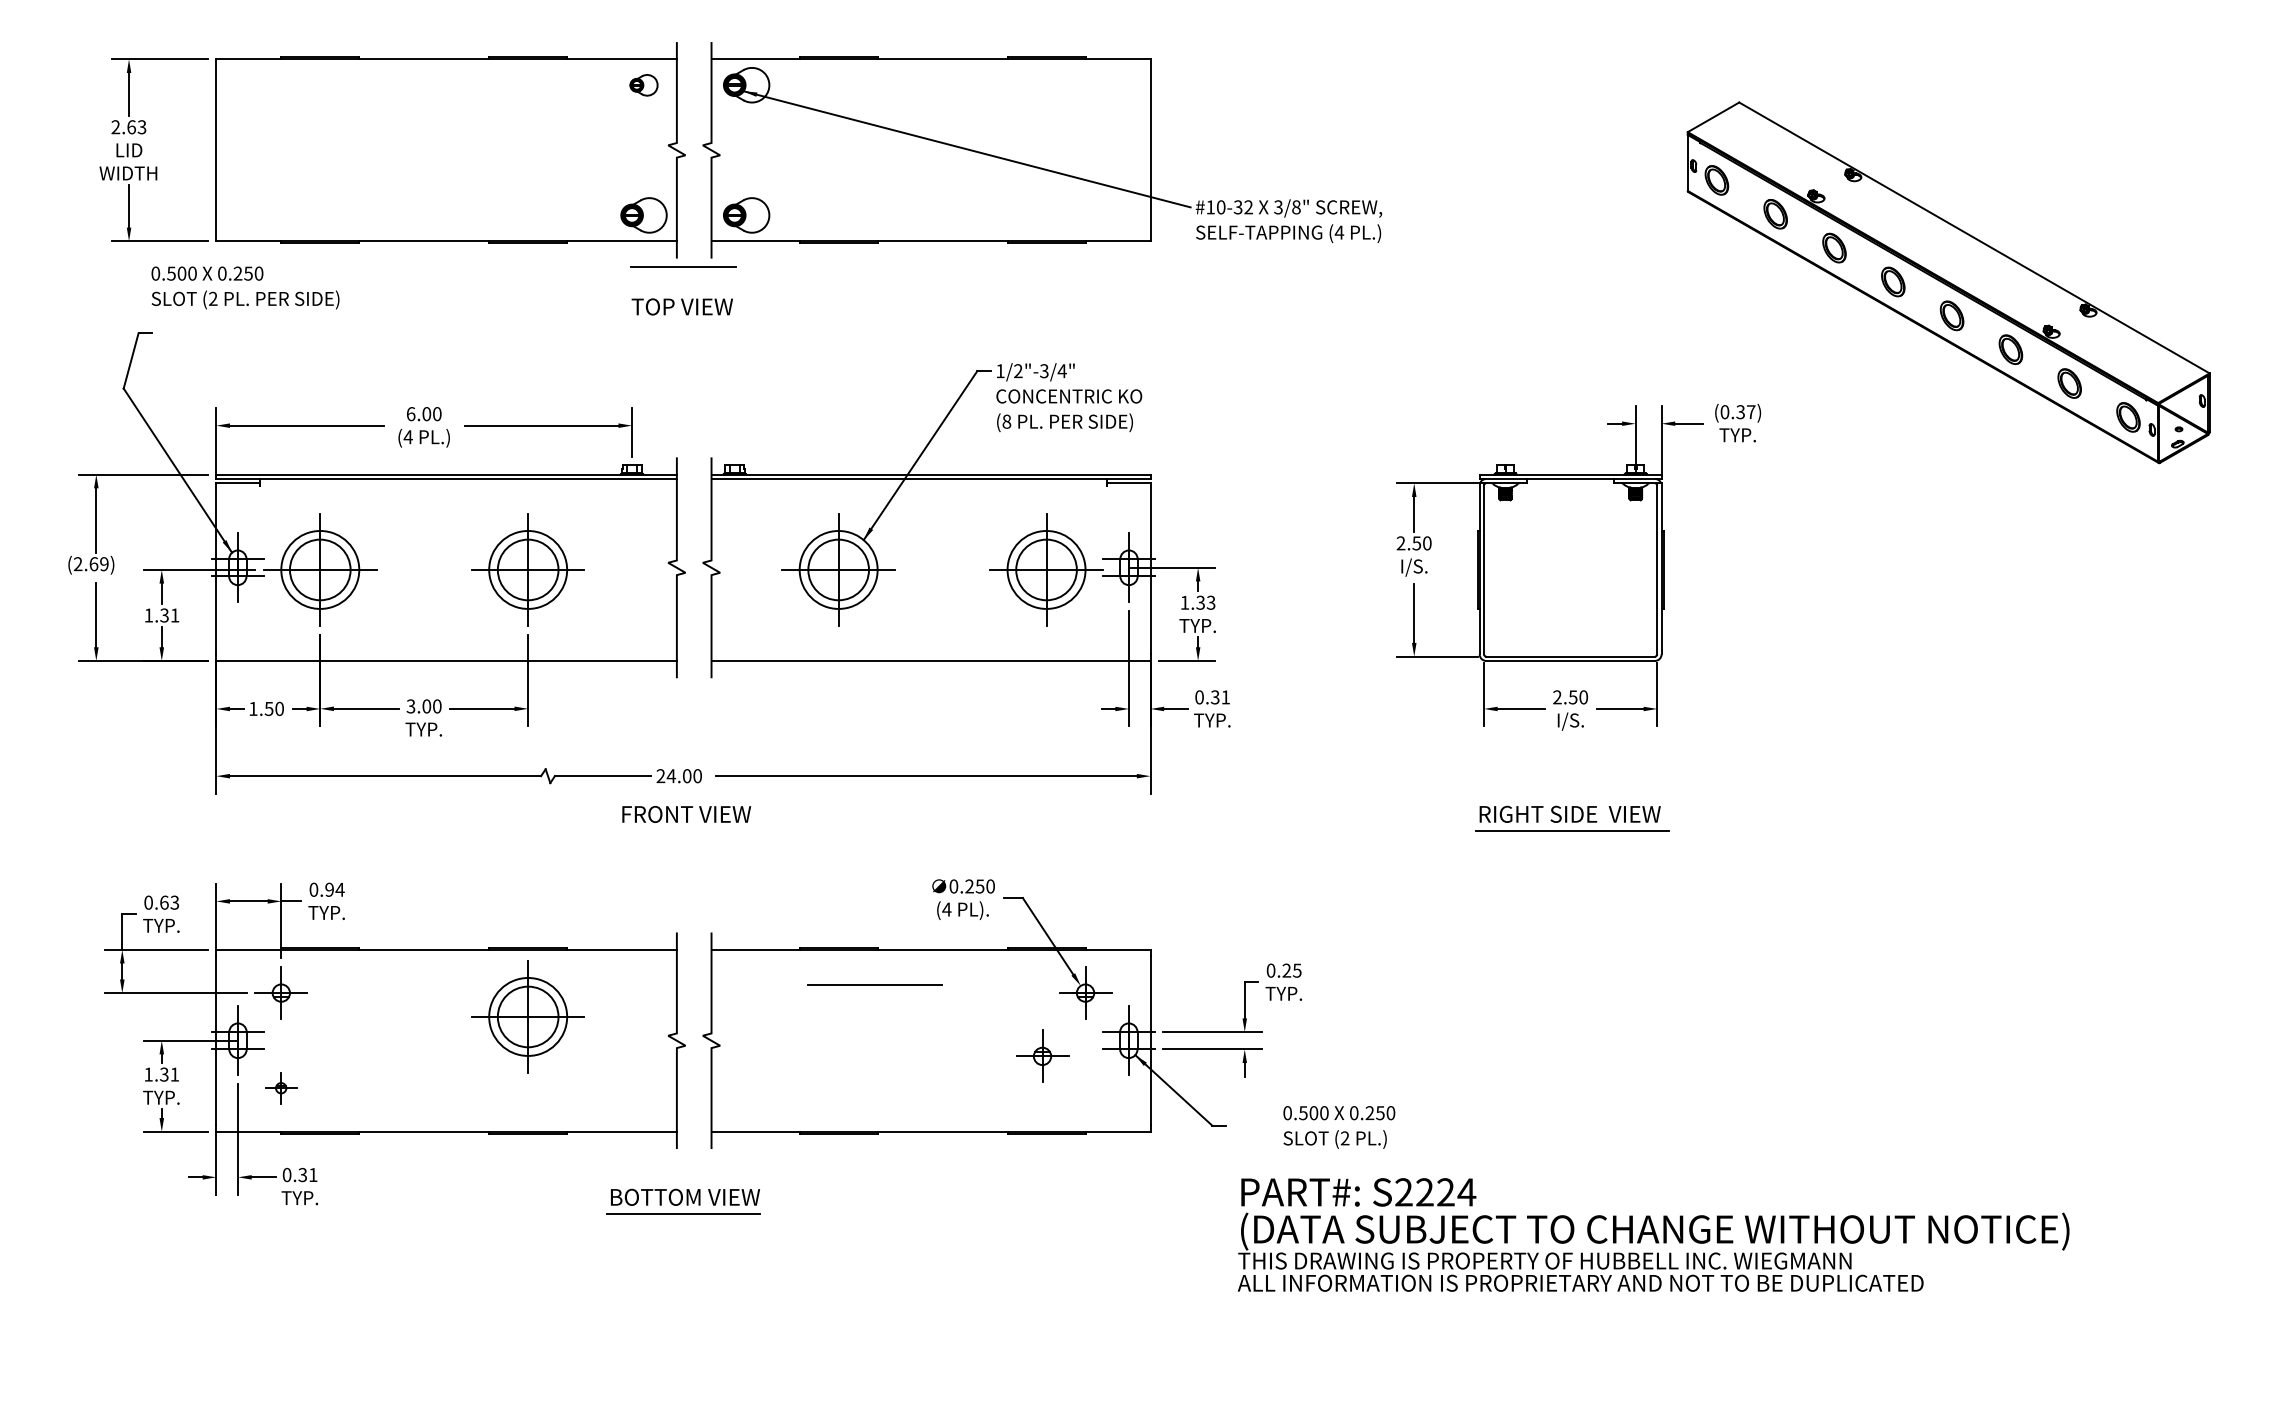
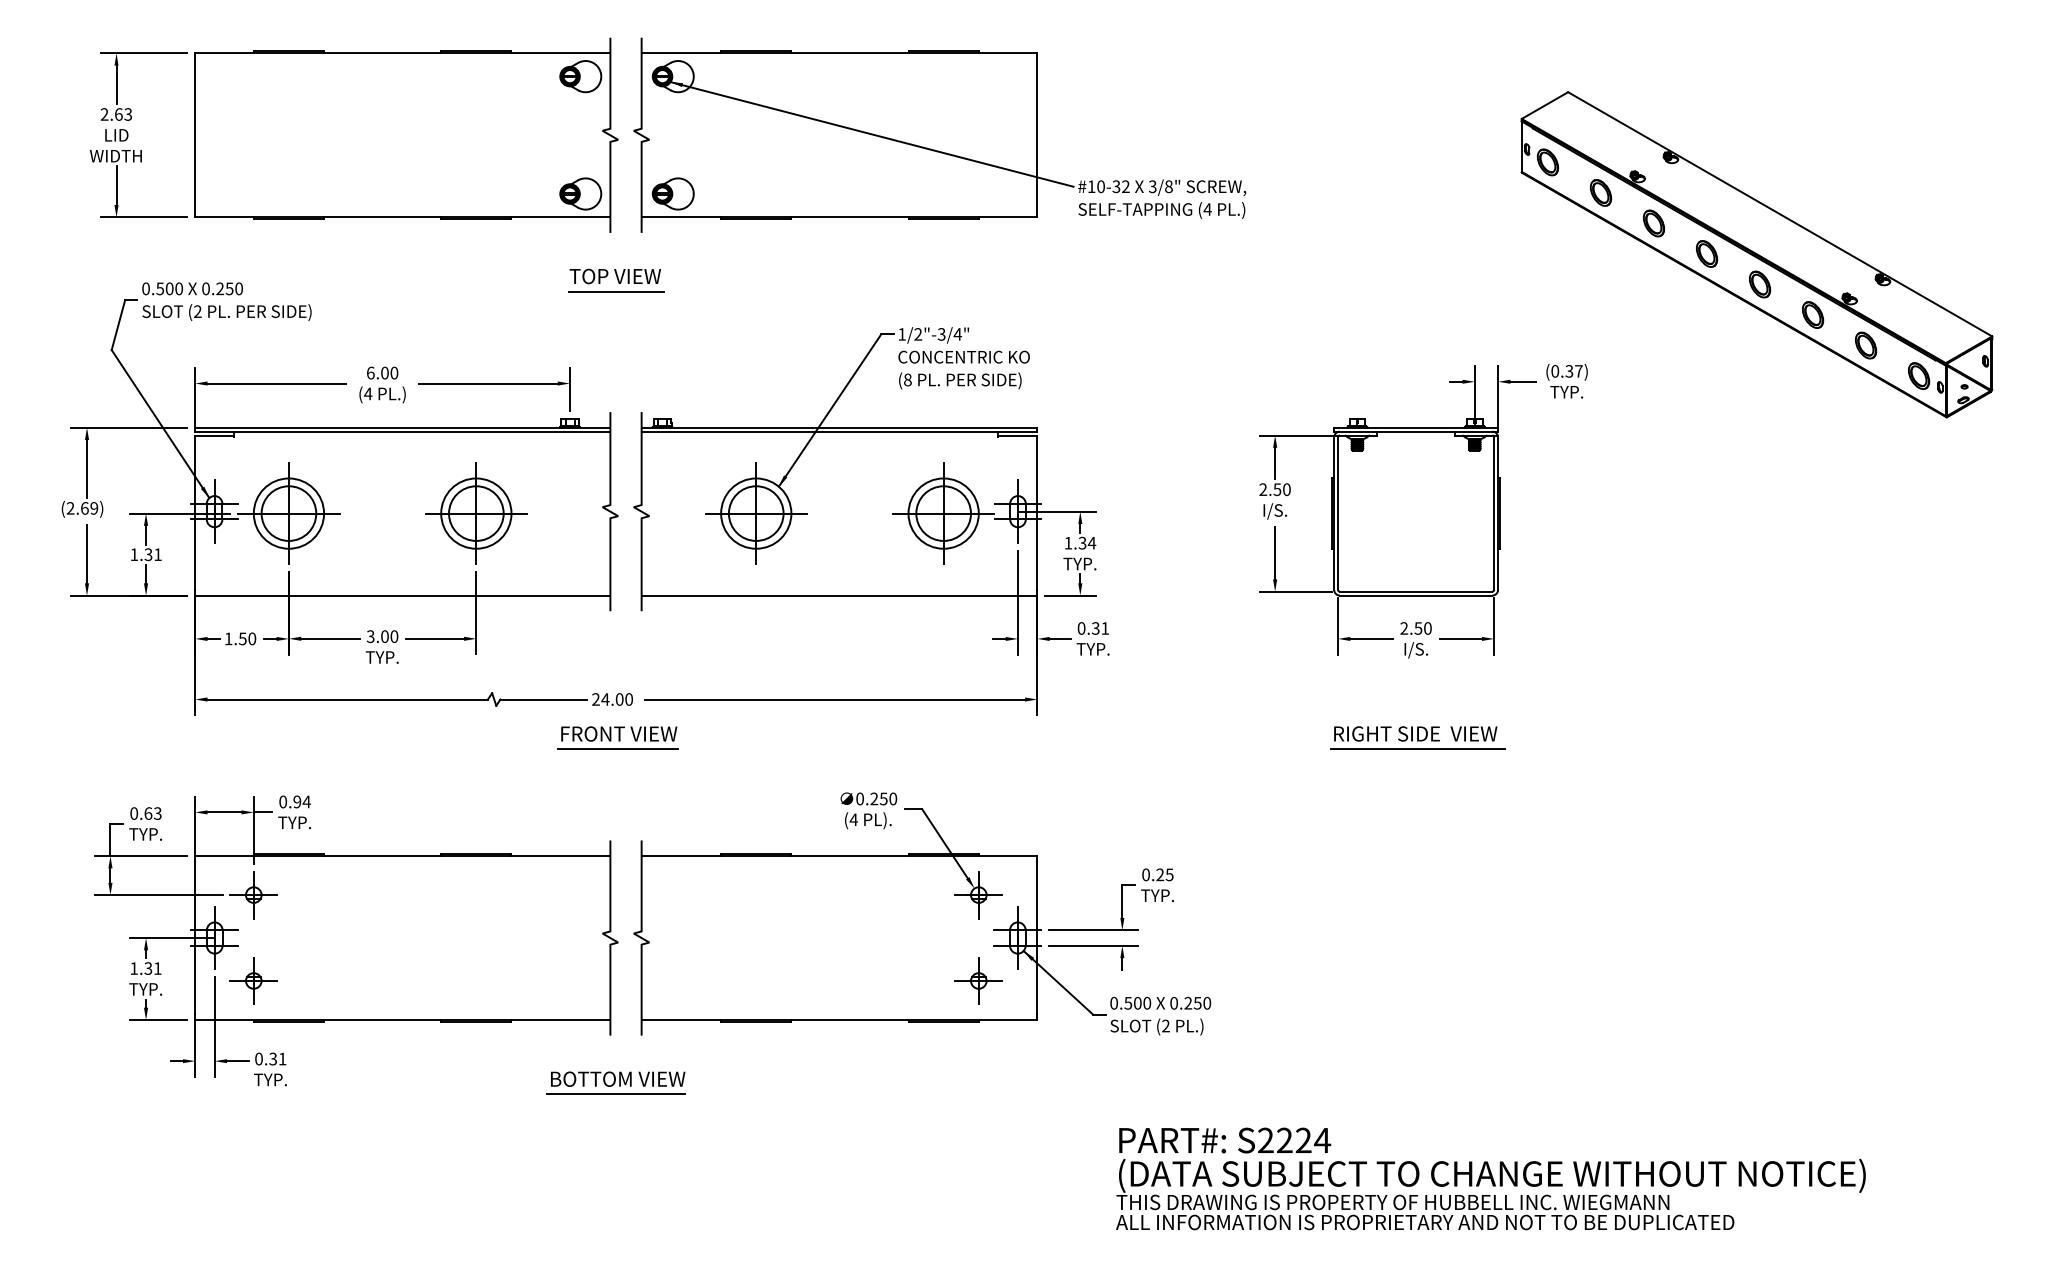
part: (643, 85) -> (580, 76), size x1.67
line: (683, 266) -> (616, 291), moved
text: (245, 287) -> (226, 301), moved
text: (1210, 602) -> (1091, 542), 1.33 -> 1.34
line: (874, 984) -> (617, 748), moved
part: (527, 1016) -> (475, 916), removed
part: (1042, 1055) -> (978, 980), moved
part: (280, 1087) -> (253, 980), size x1.67
text: (1339, 1127) -> (1160, 1016), moved
text: (1653, 1234) -> (1490, 1178), moved

